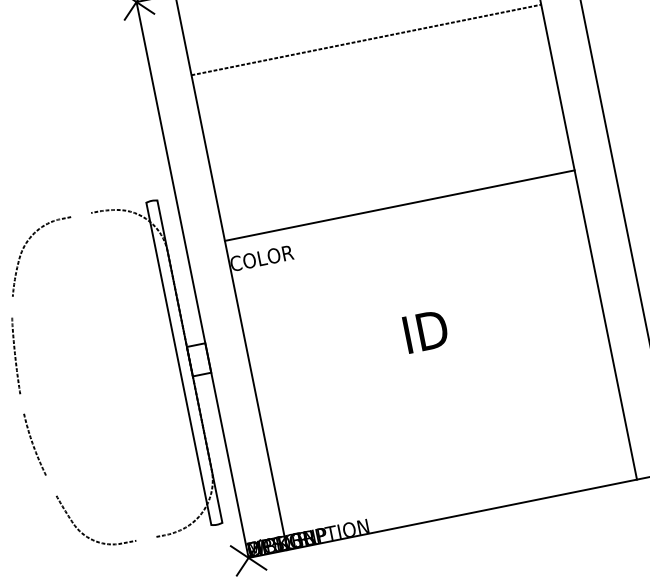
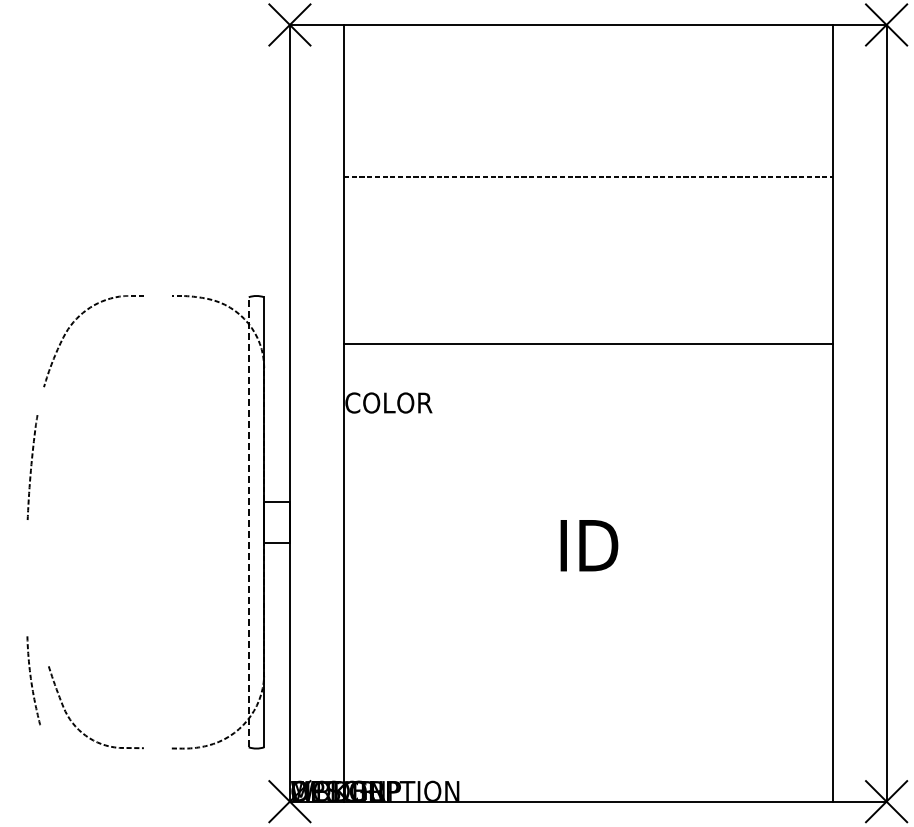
line: (365, 40) -> (587, 177), moved
line: (399, 205) -> (587, 343), moved
line: (178, 363) -> (248, 521), solid -> dashed
curve: (33, 444) -> (31, 679), moved

